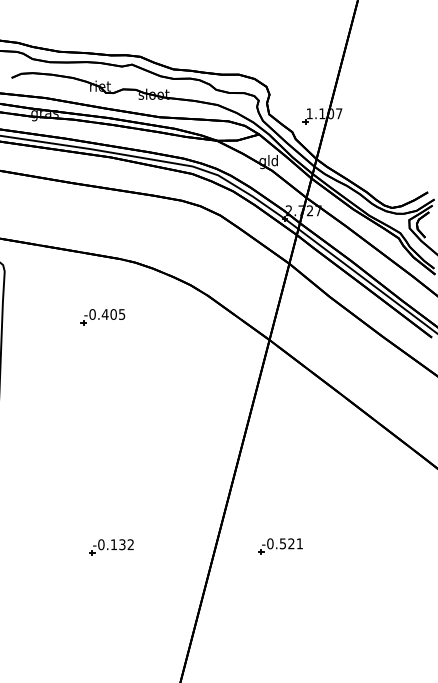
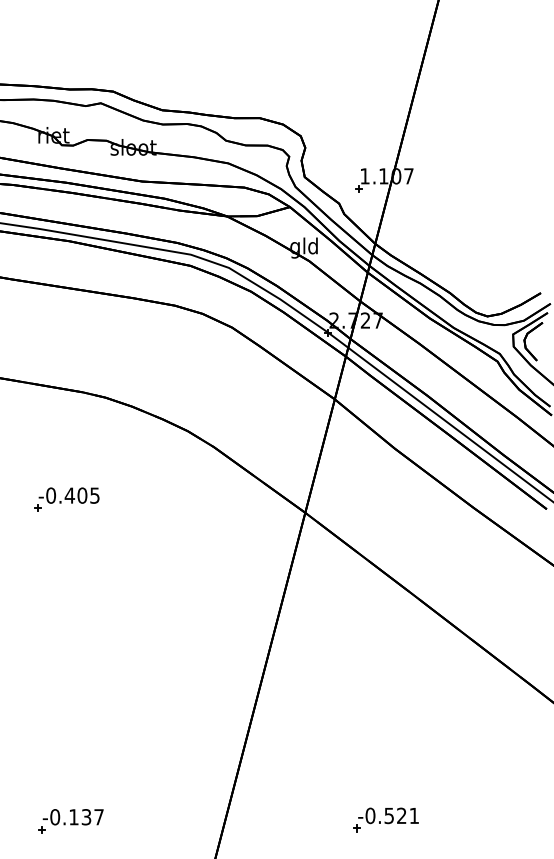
part: (102, 317) -> (65, 500), moved
text: (130, 544) -> (98, 816), -0.132 -> -0.137
part: (280, 546) -> (385, 819), moved

